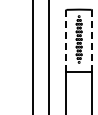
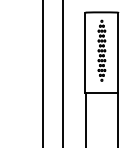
line: (66, 41) -> (85, 53), dashed -> solid
line: (92, 41) -> (119, 53), dashed -> solid

